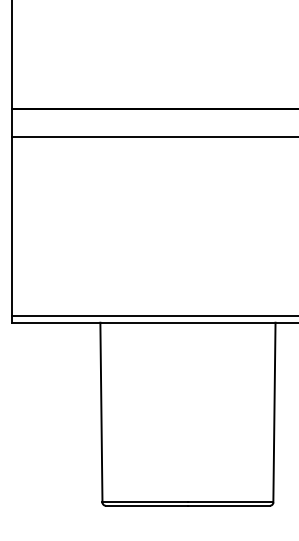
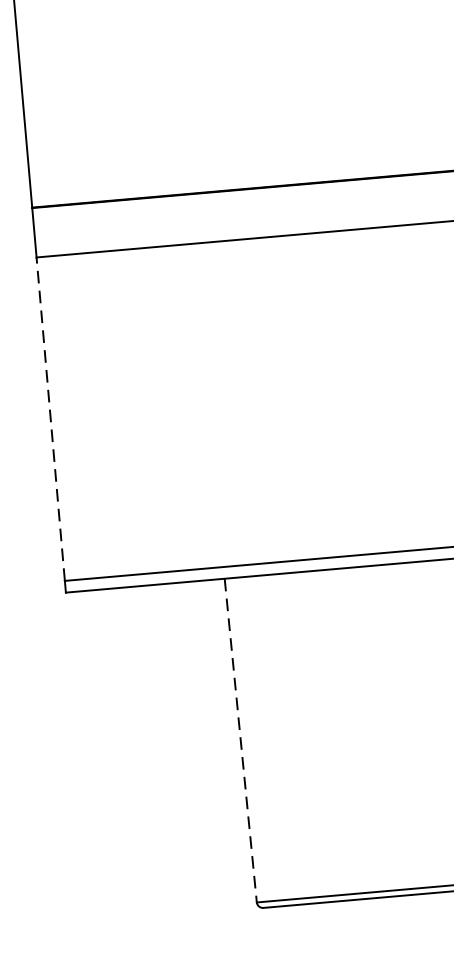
line: (12, 226) -> (51, 419), solid -> dashed
line: (101, 412) -> (240, 740), solid -> dashed

